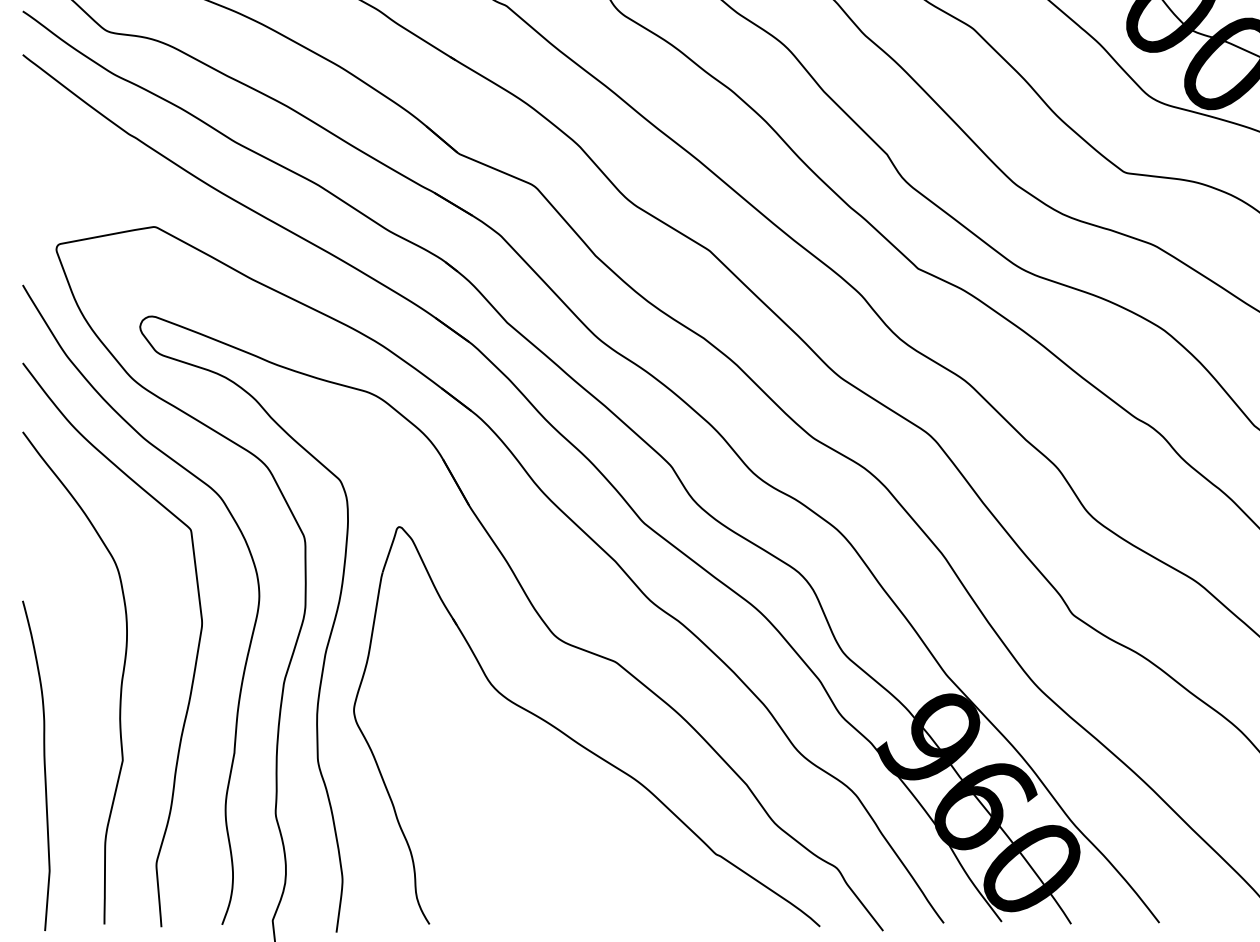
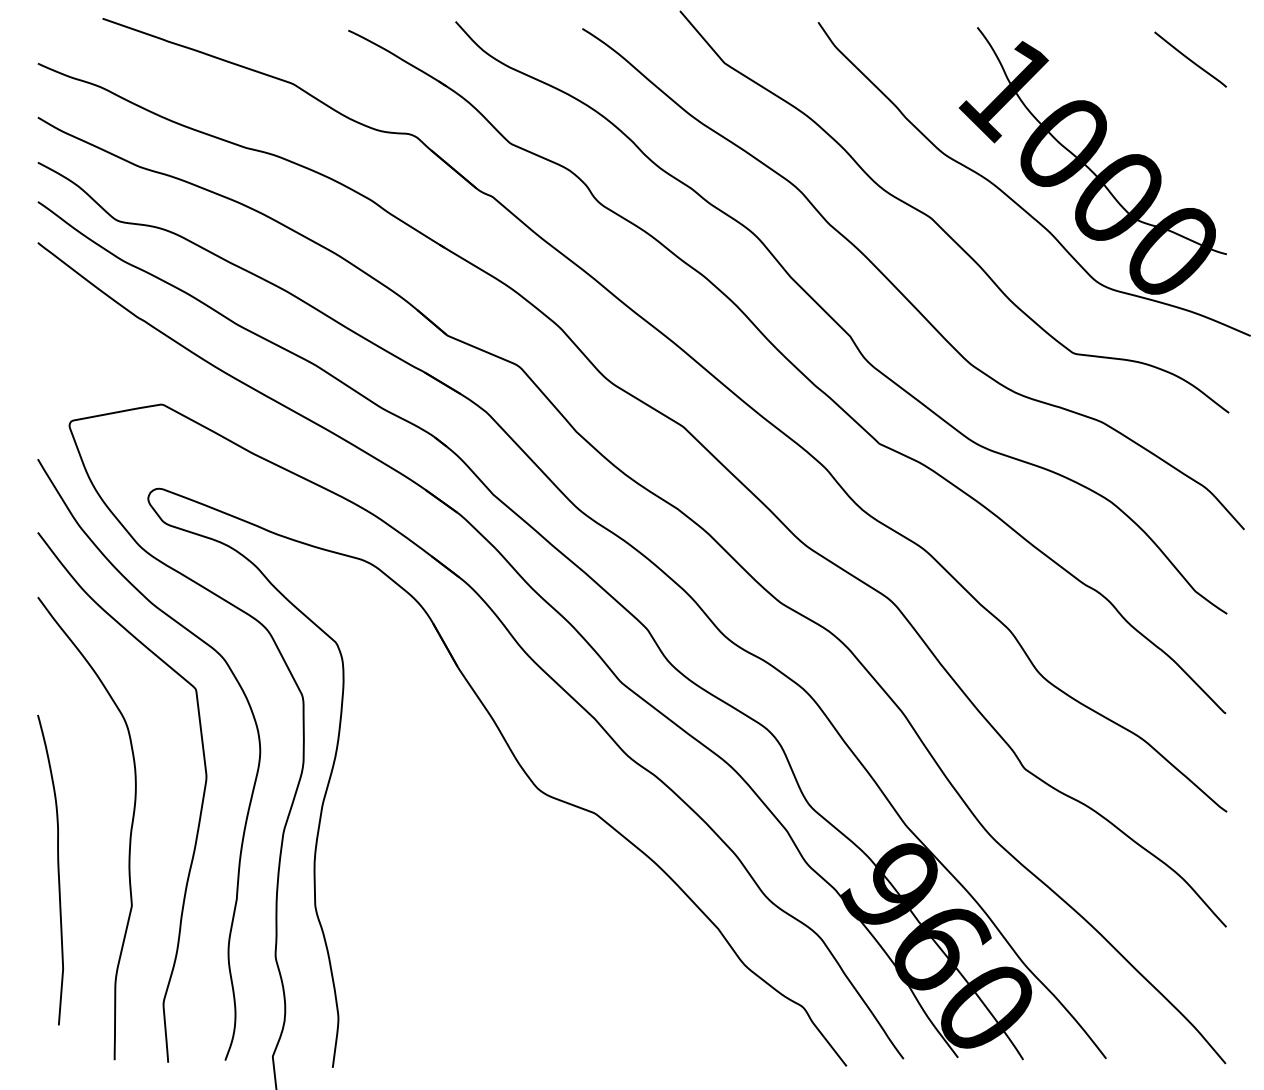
part: (576, 740) -> (558, 887), removed
curve: (43, 765) -> (57, 869), moved

